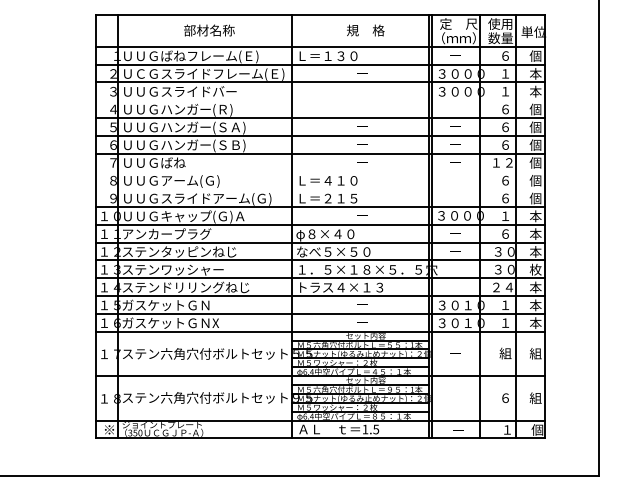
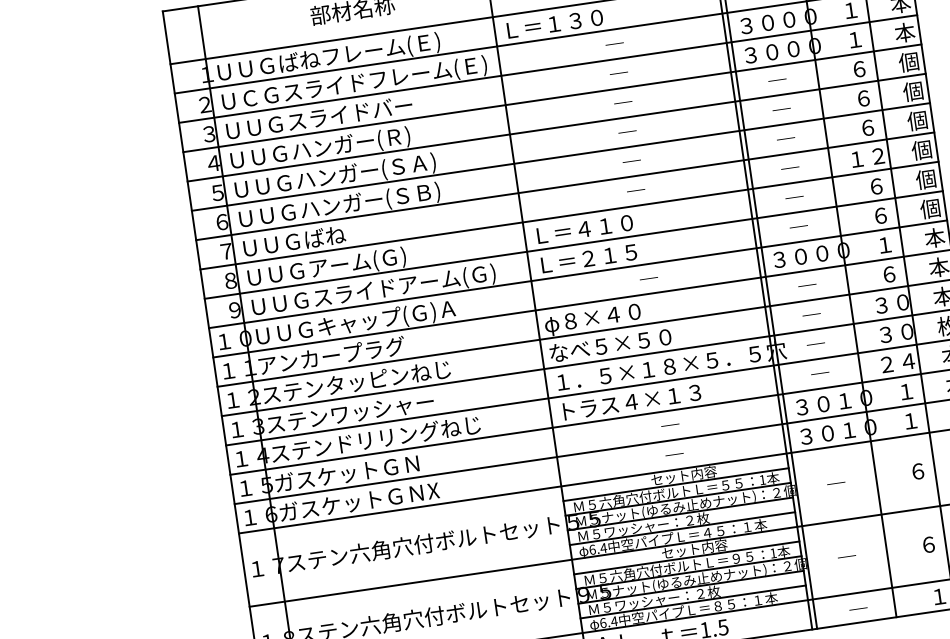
line: (320, 100) -> (552, 98), added
line: (320, 171) -> (569, 215), added
line: (320, 189) -> (573, 245), added
text: (505, 353) -> (917, 471), 組 -> ６

